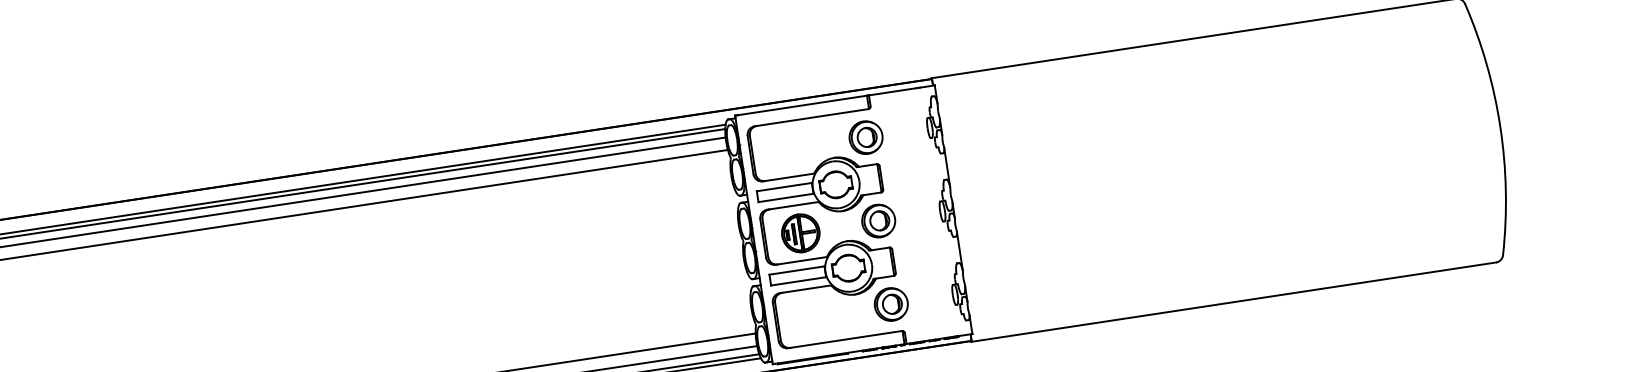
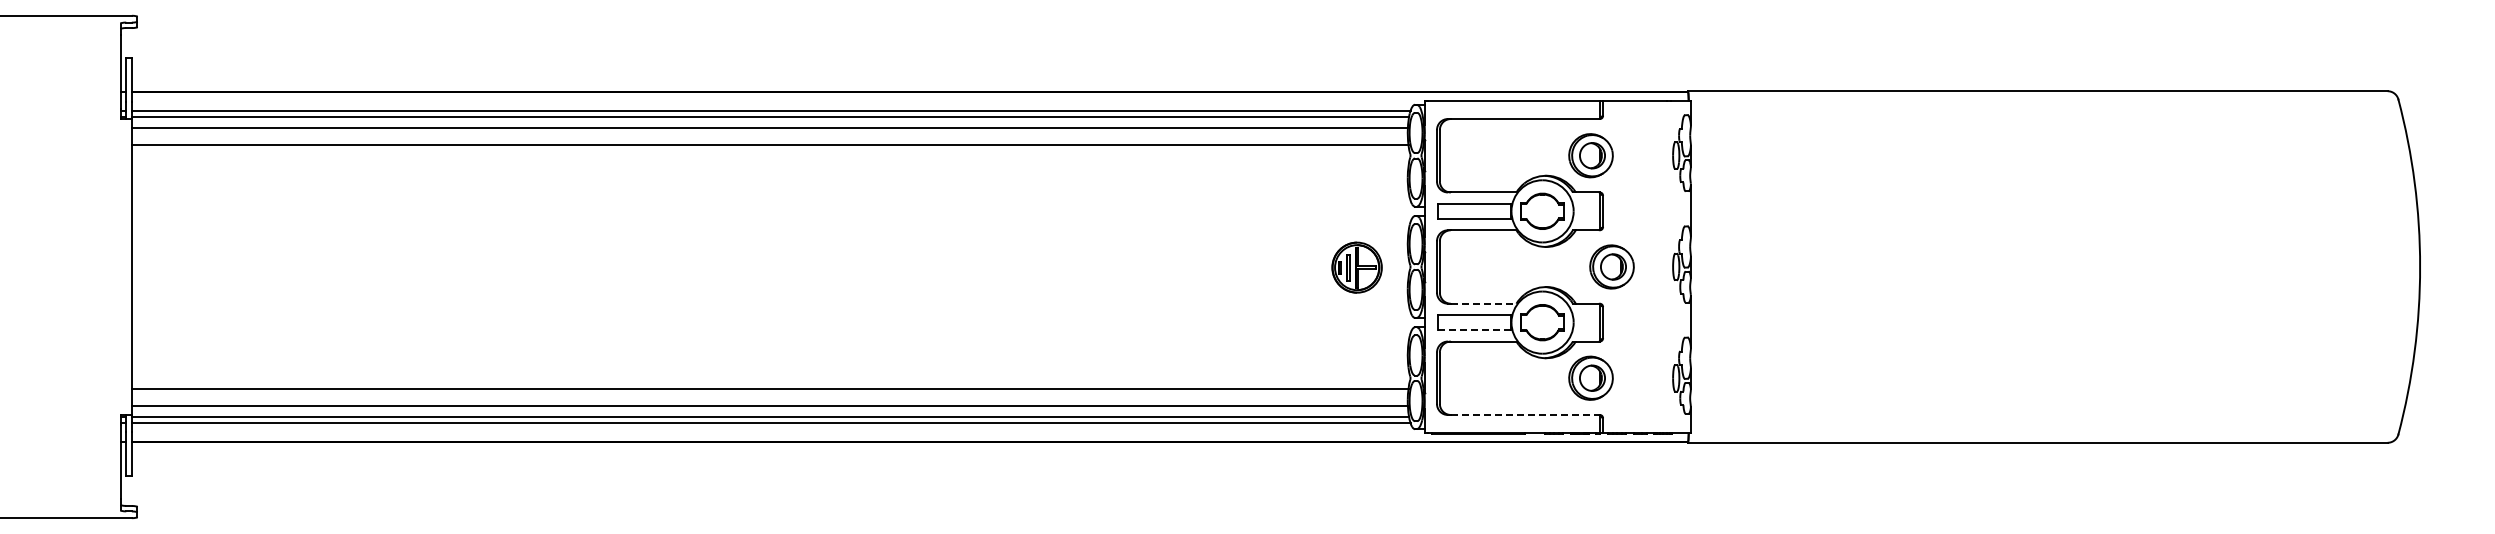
part: (878, 220) -> (1611, 266), moved
part: (800, 233) -> (1356, 267), moved
line: (802, 260) -> (1483, 303), solid -> dashed
line: (798, 281) -> (1474, 329), solid -> dashed
line: (846, 339) -> (1525, 414), solid -> dashed

